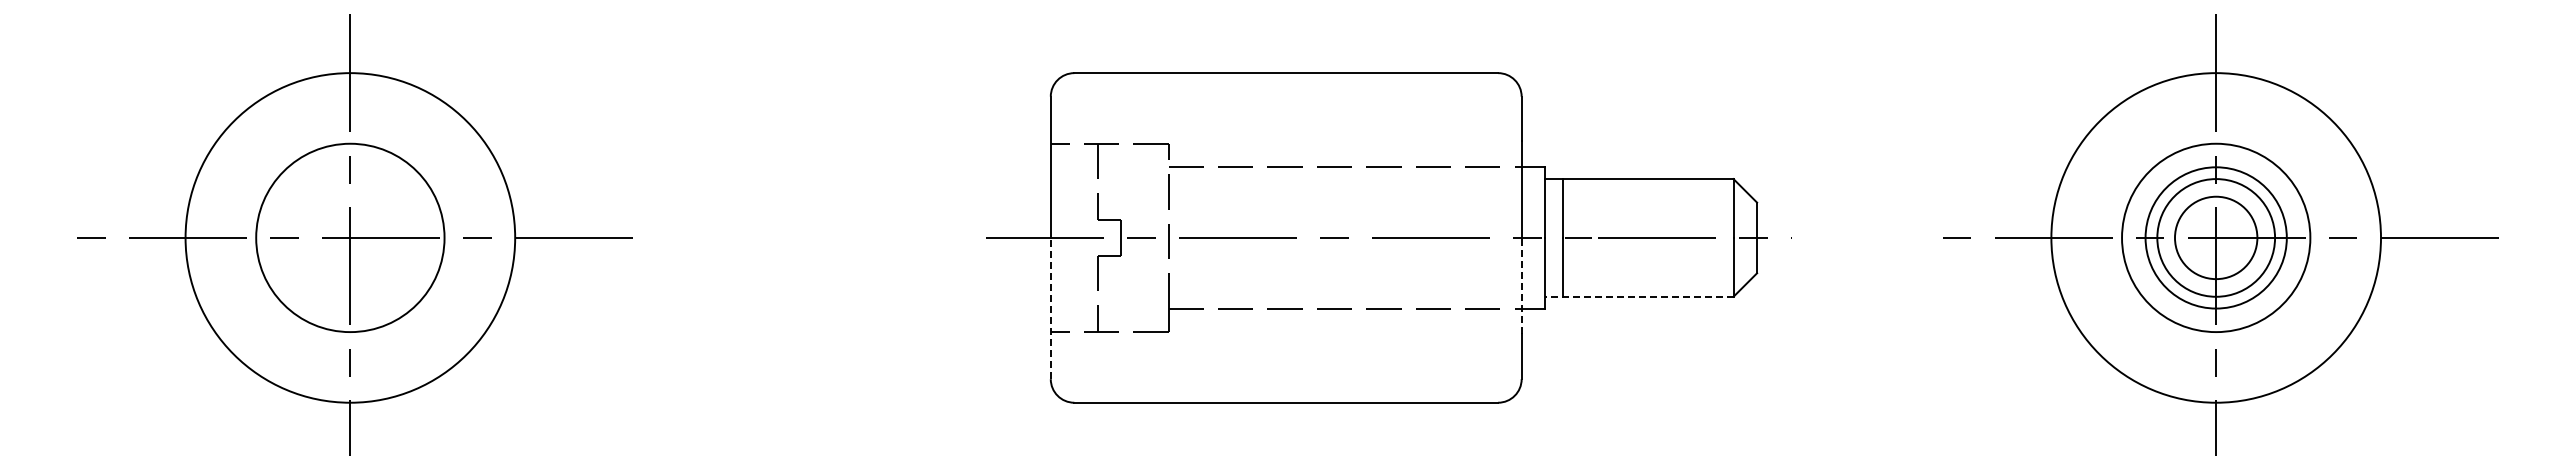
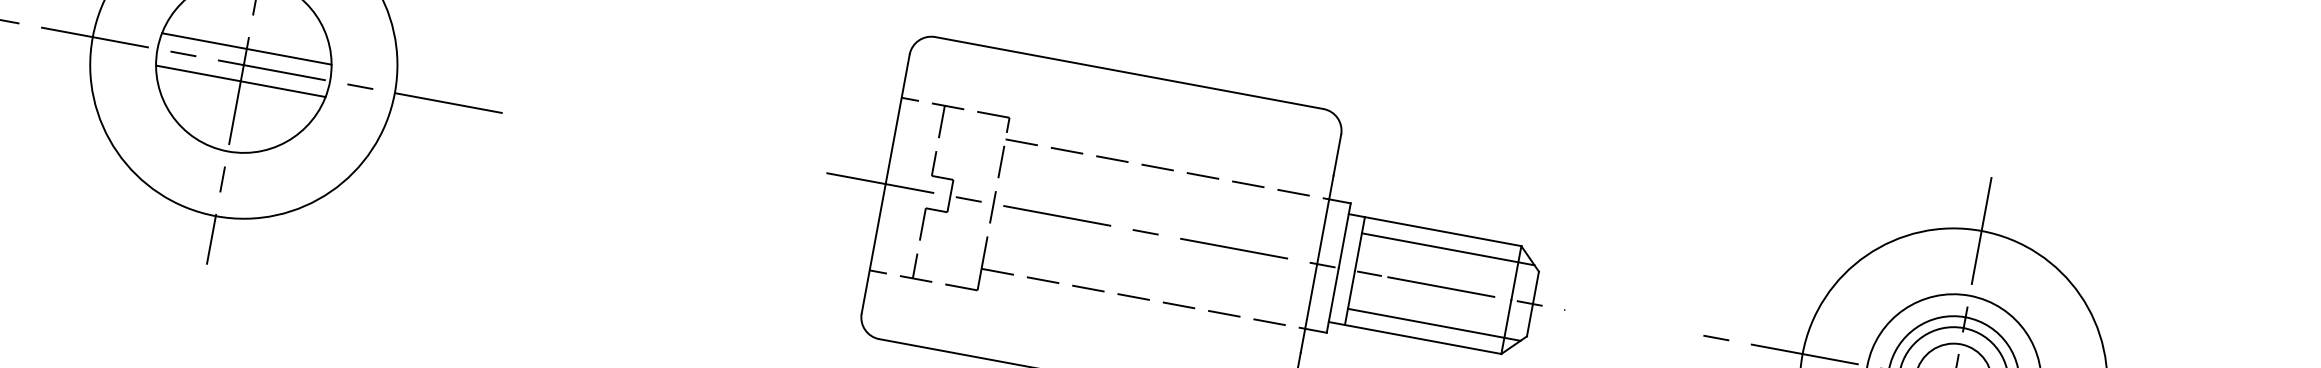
line: (1656, 196) -> (1447, 249), added
line: (349, 220) -> (245, 49), added
line: (349, 255) -> (240, 81), added
line: (1656, 279) -> (1433, 325), added
line: (1521, 285) -> (1308, 307), dashed -> solid
line: (1638, 296) -> (1414, 337), dashed -> solid
line: (1050, 308) -> (873, 248), dashed -> solid

